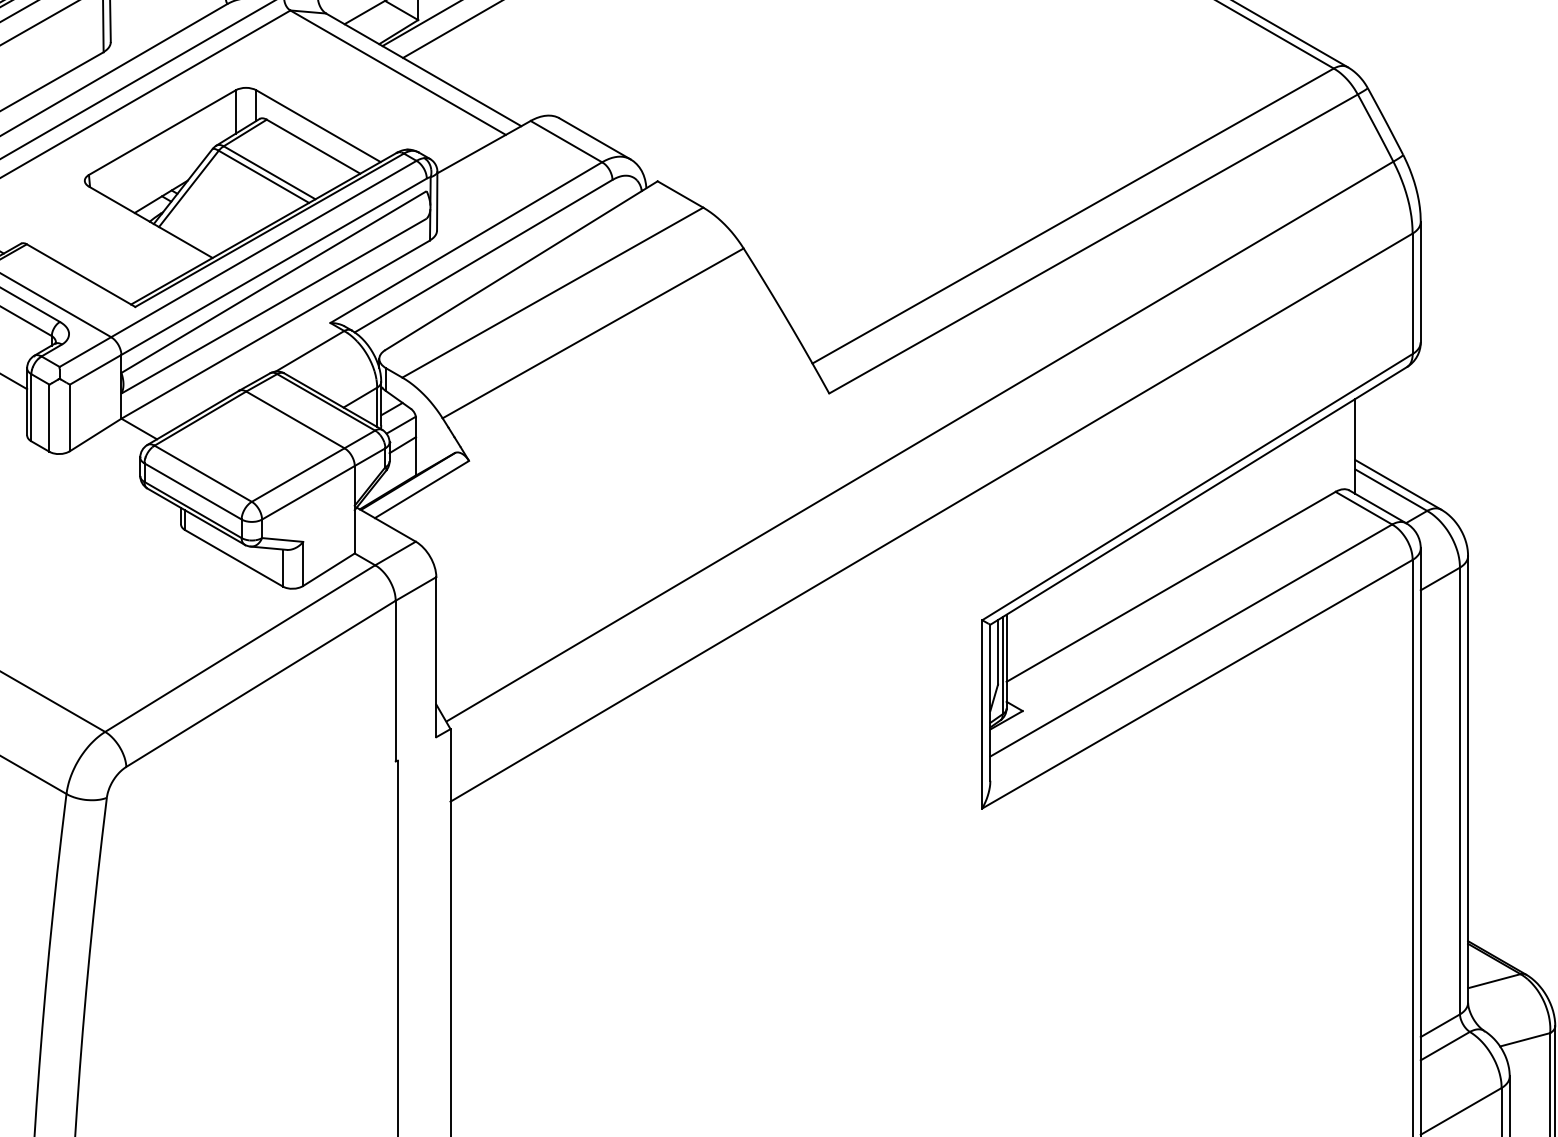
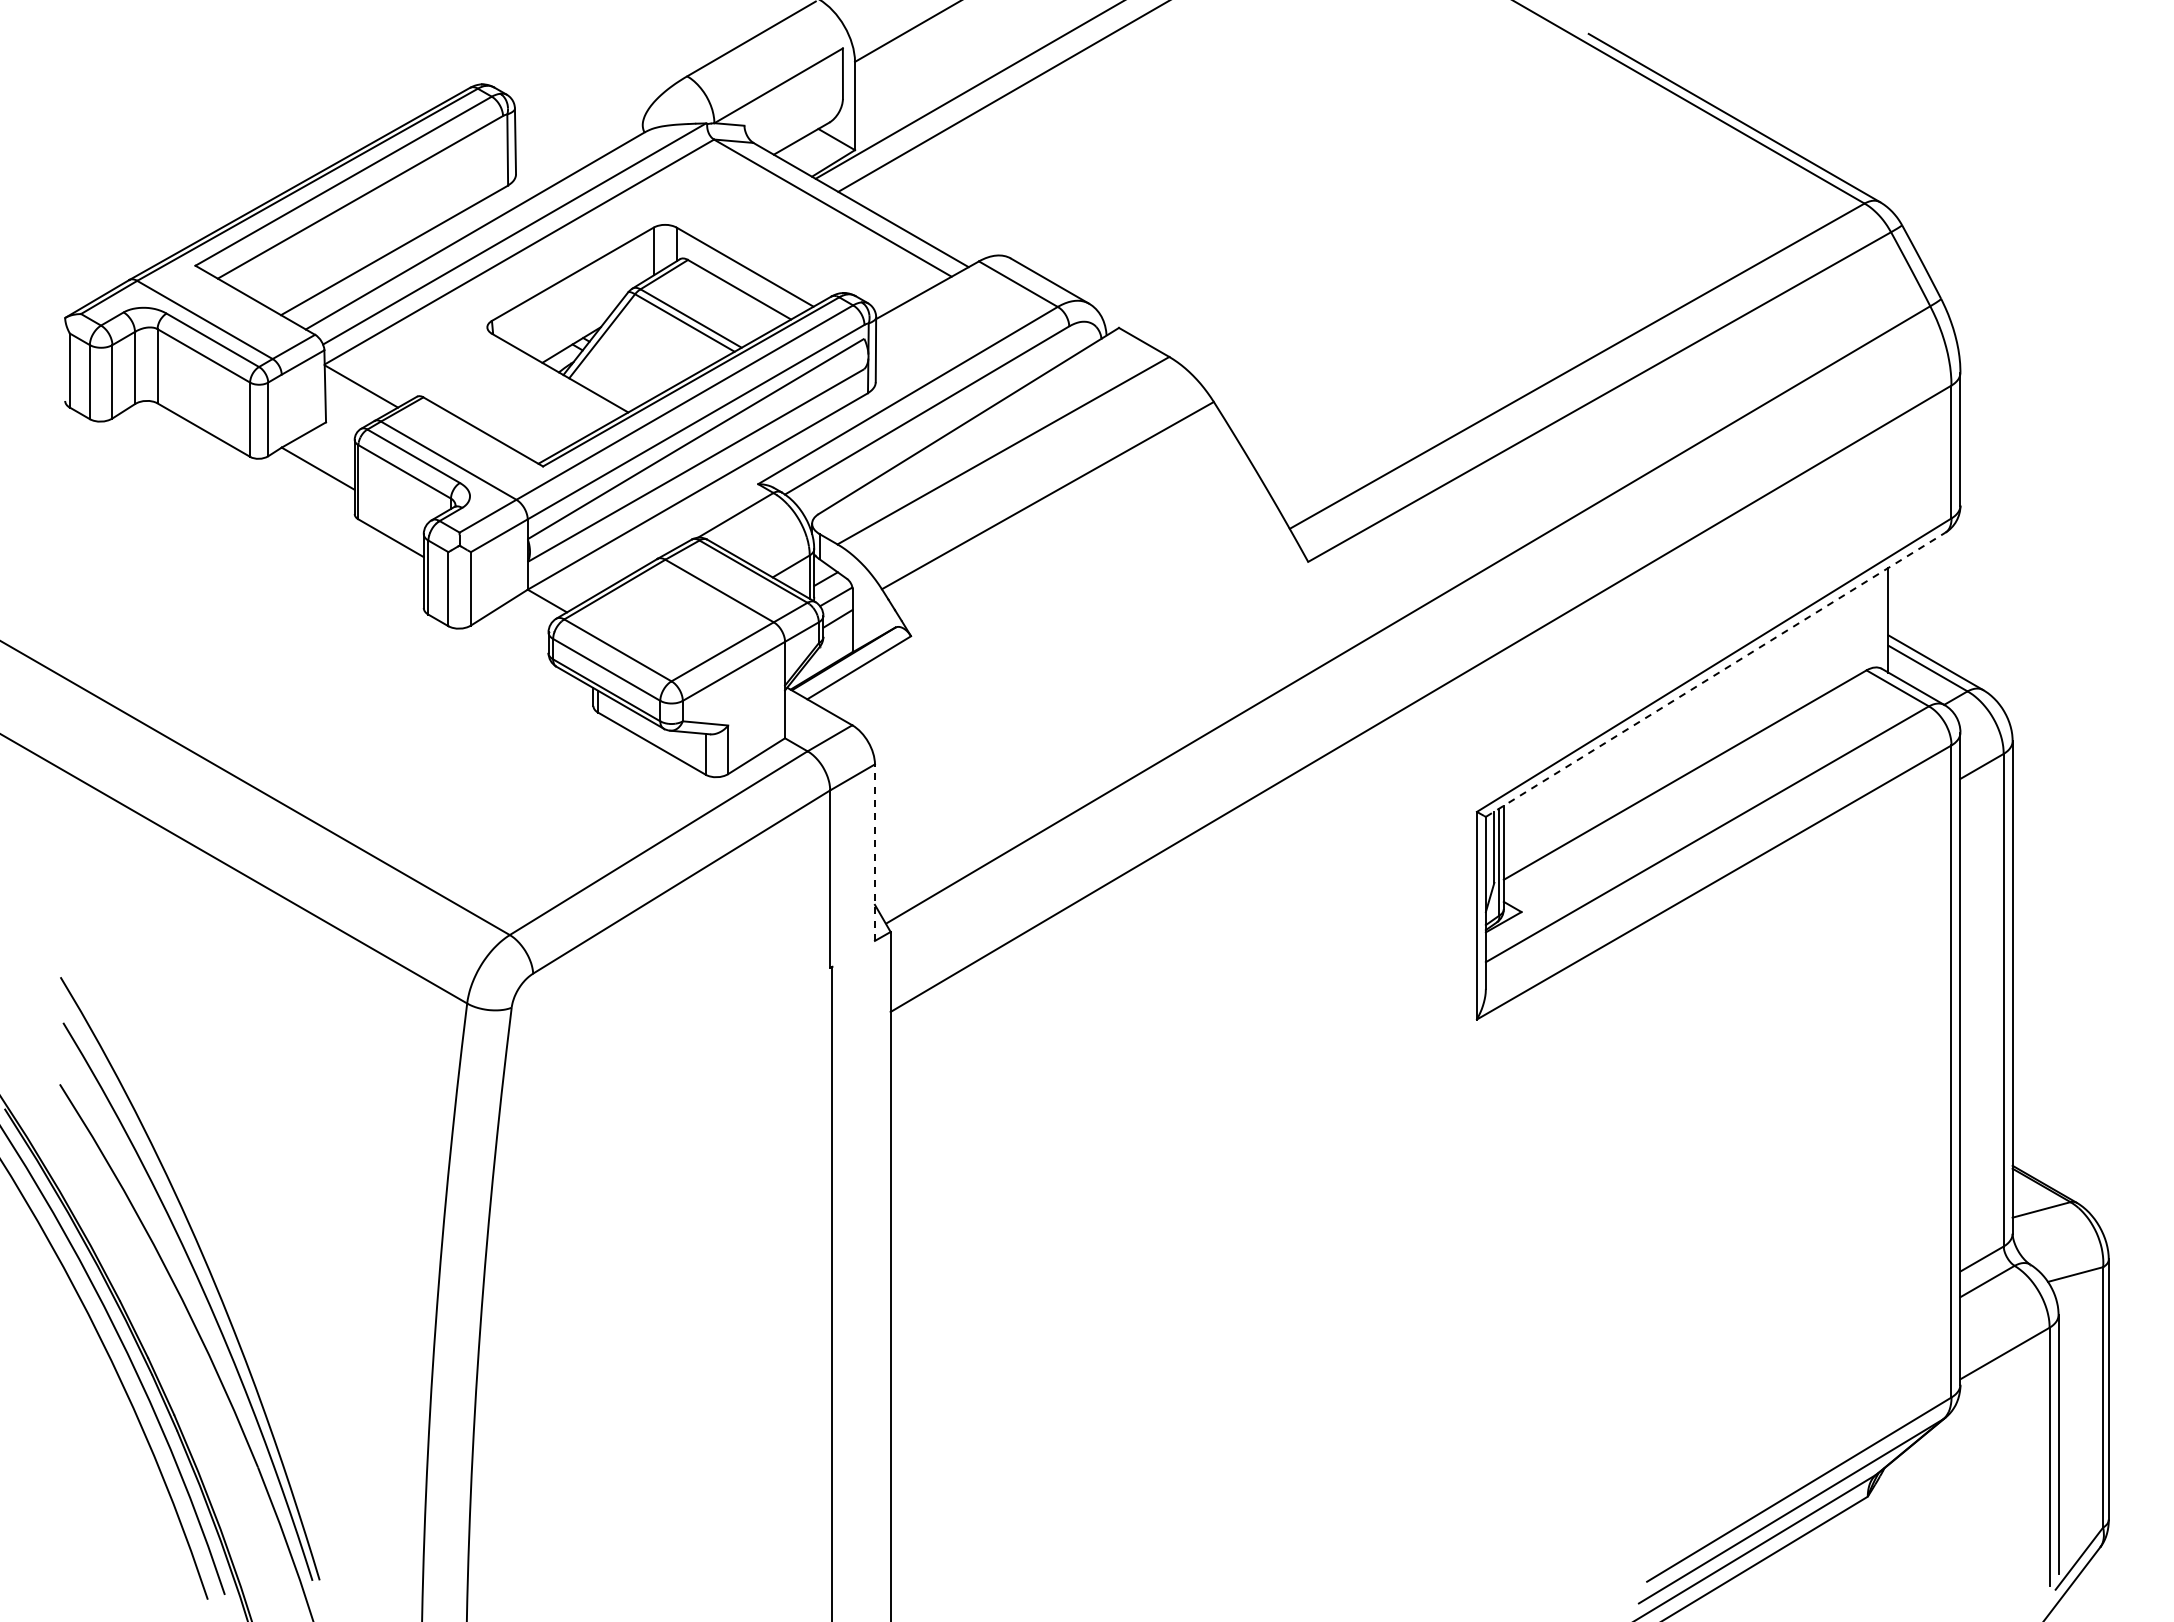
line: (1199, 495) -> (1716, 674), solid -> dashed
line: (435, 657) -> (874, 852), solid -> dashed

